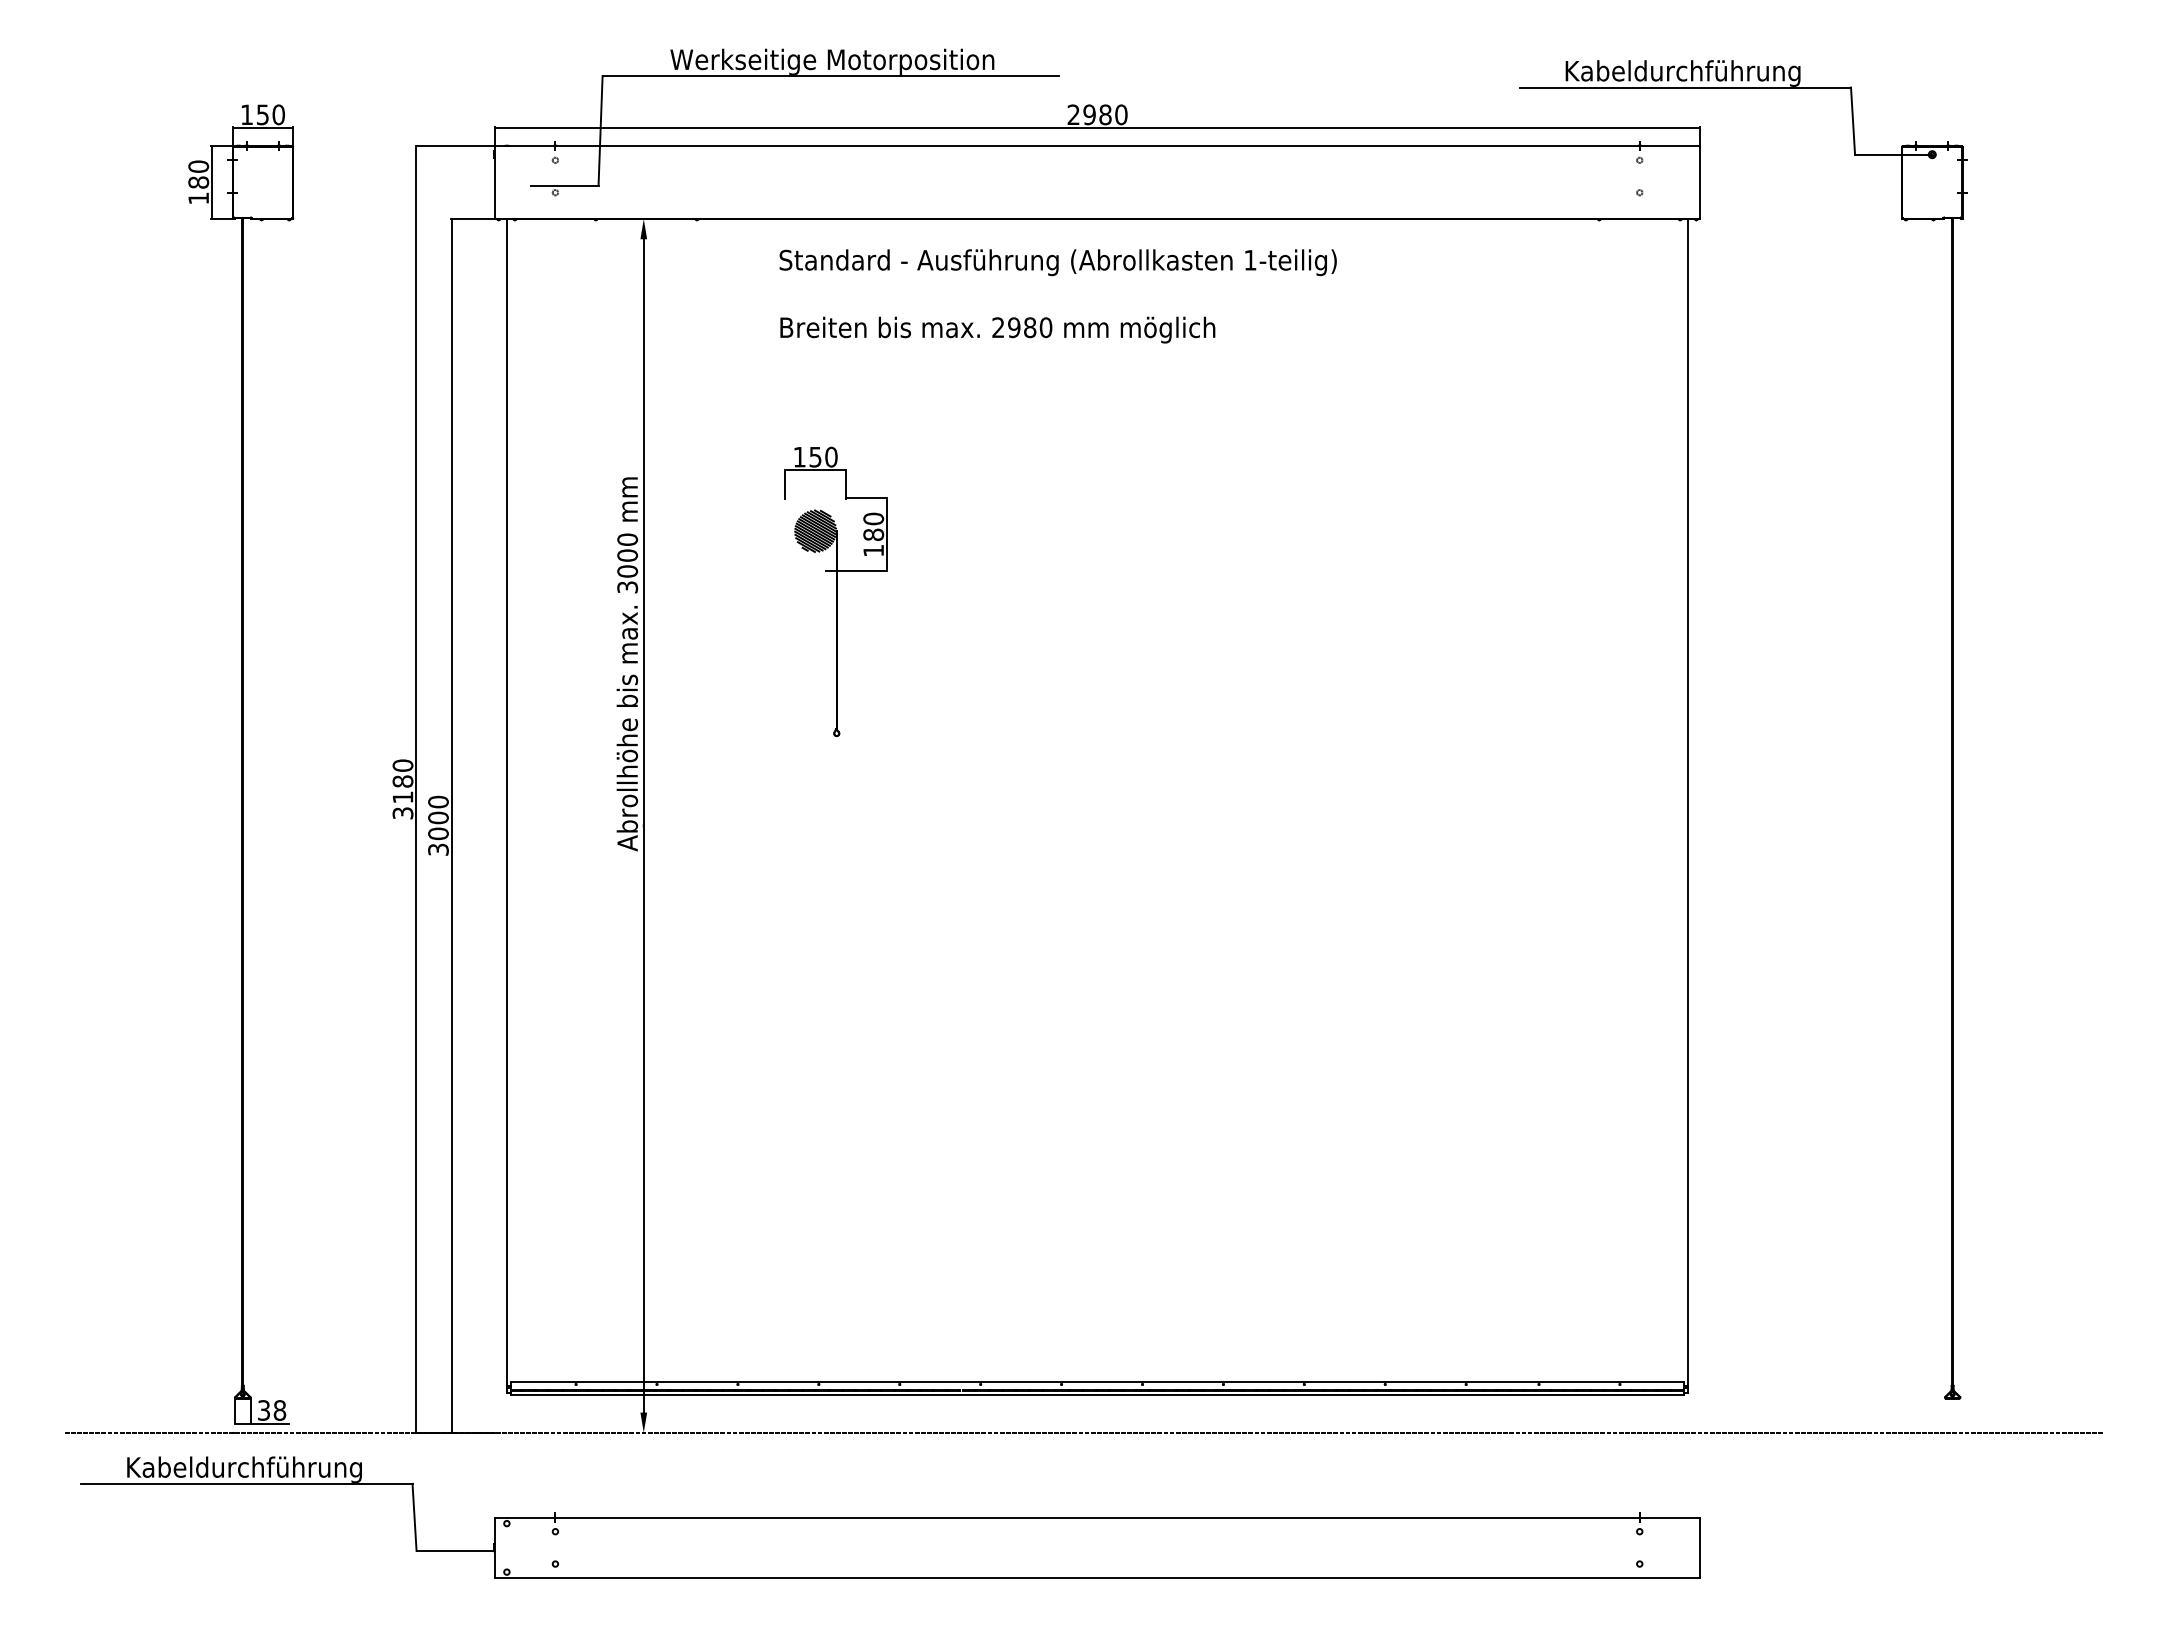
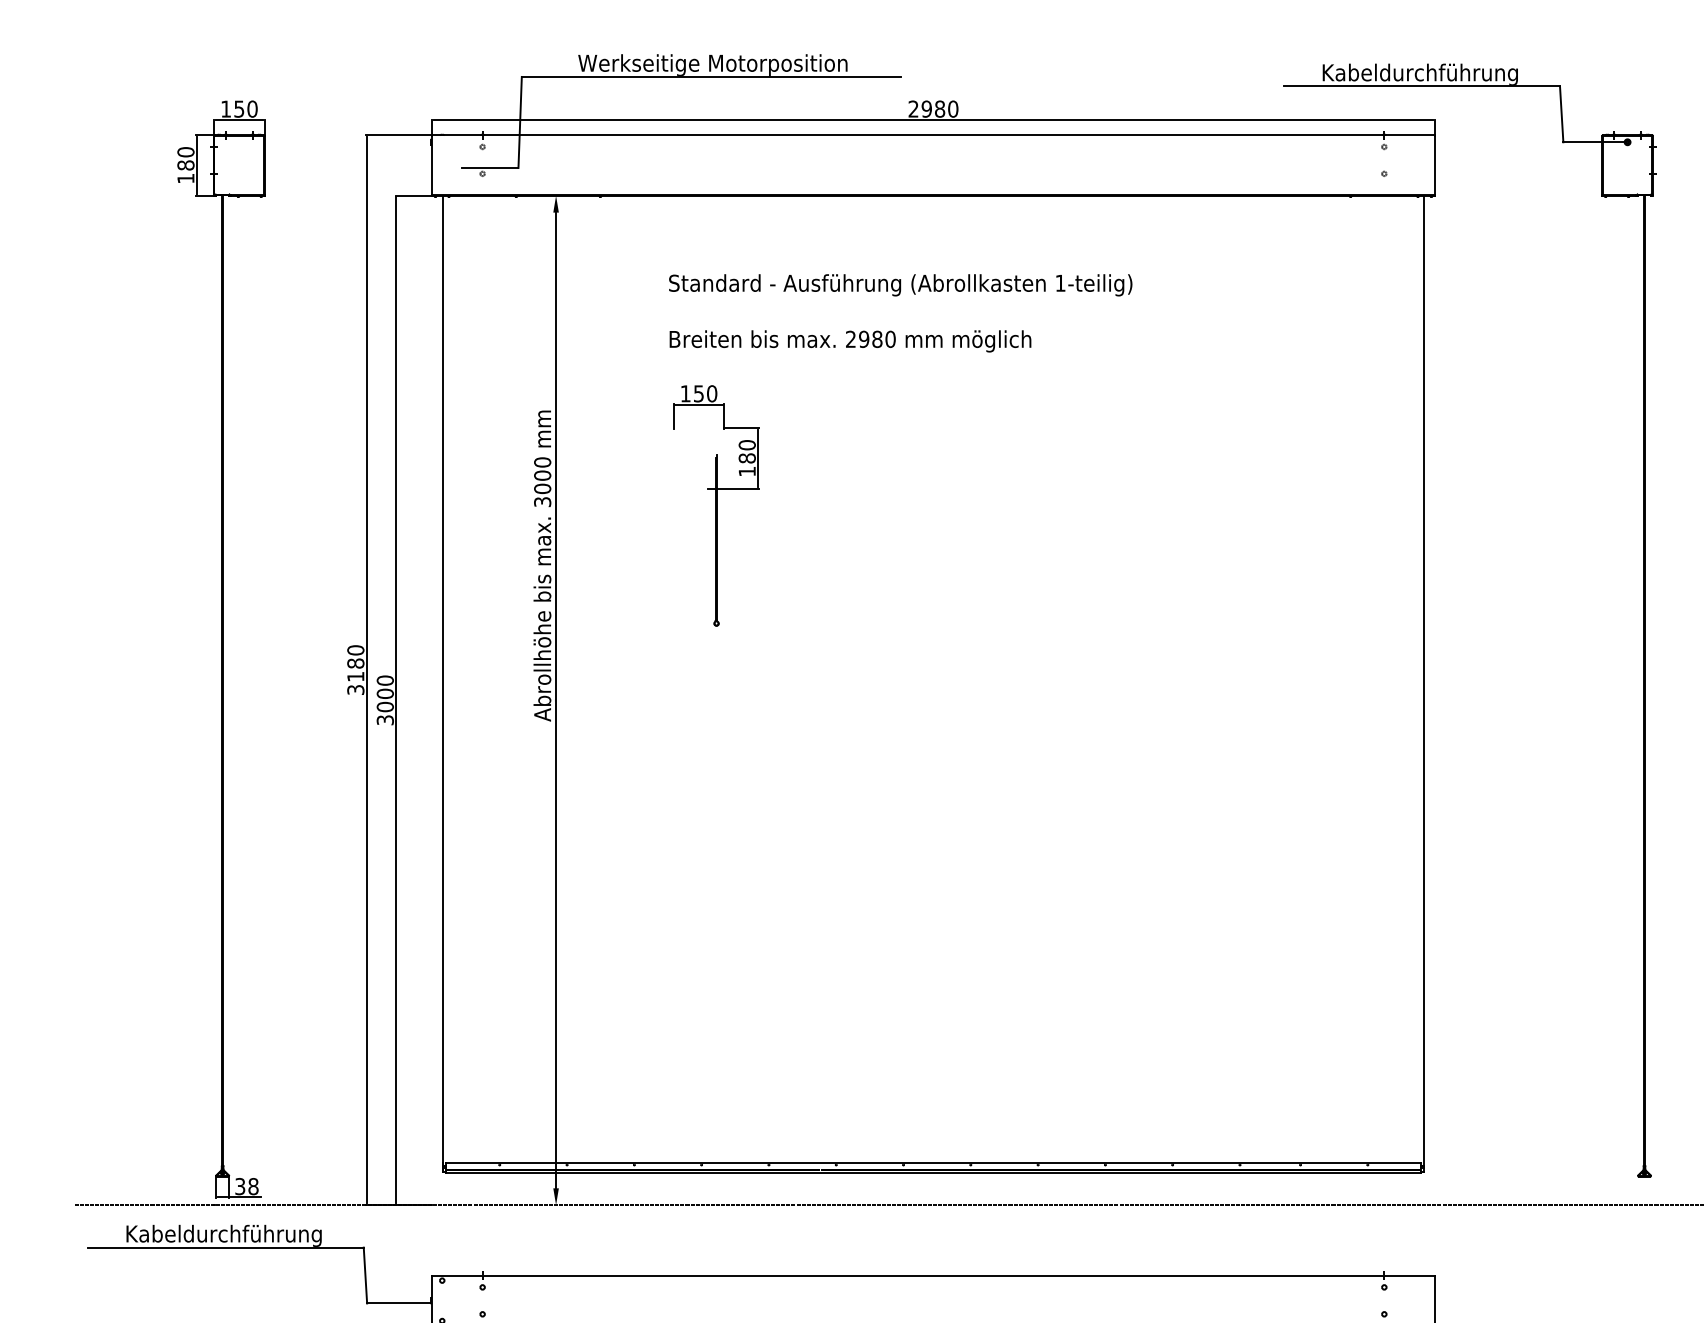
text: (1057, 296) -> (900, 313), moved
hatch: (816, 622) -> (699, 531), removed

